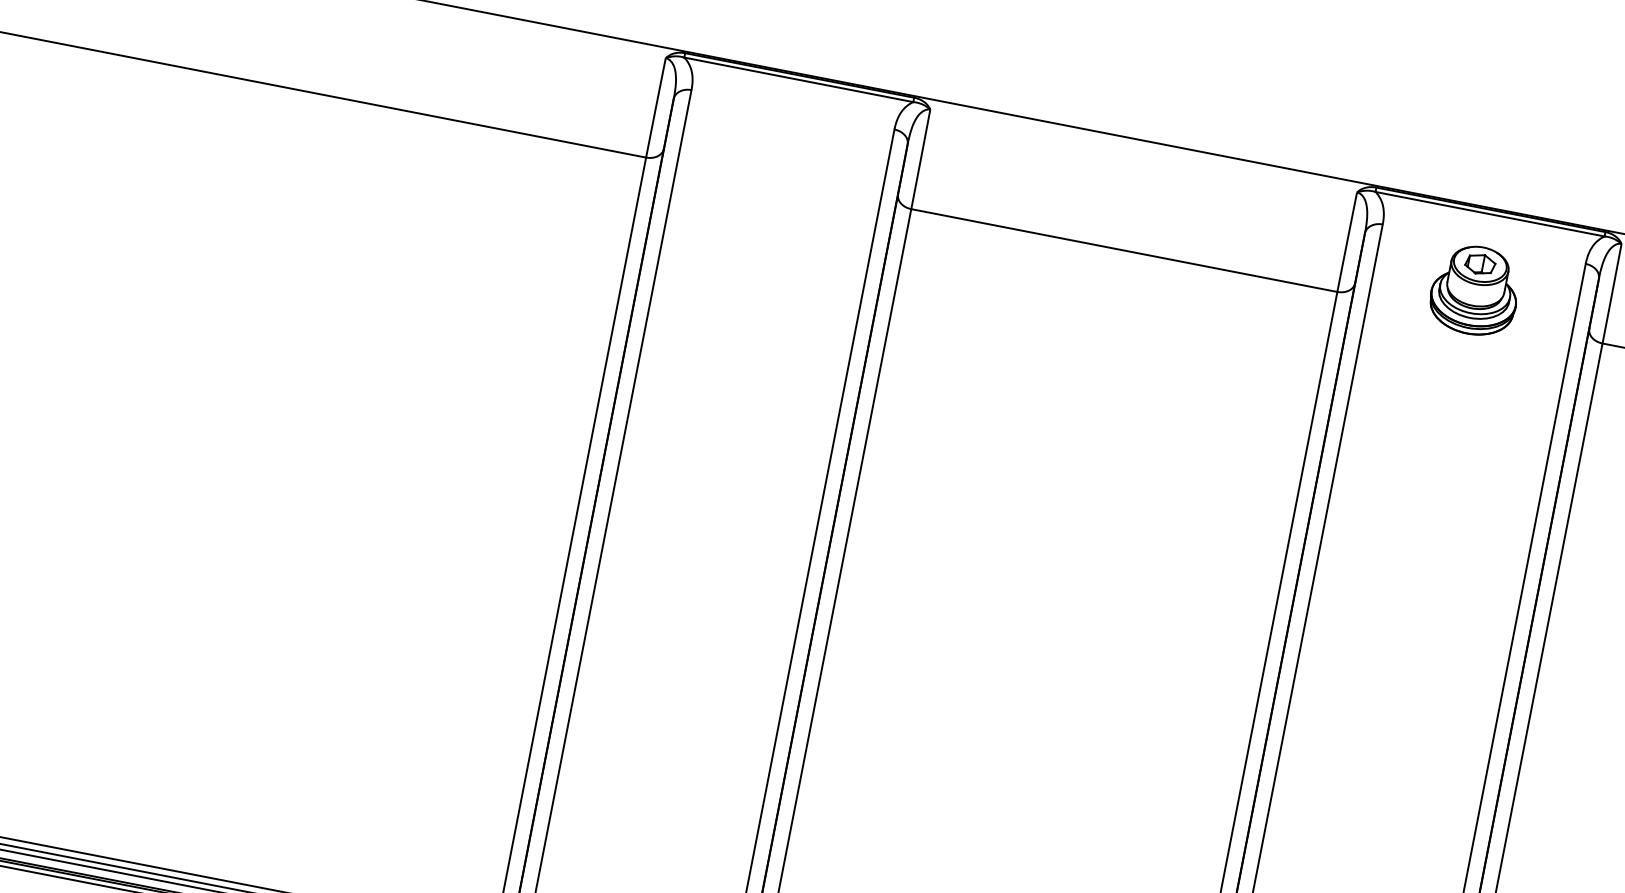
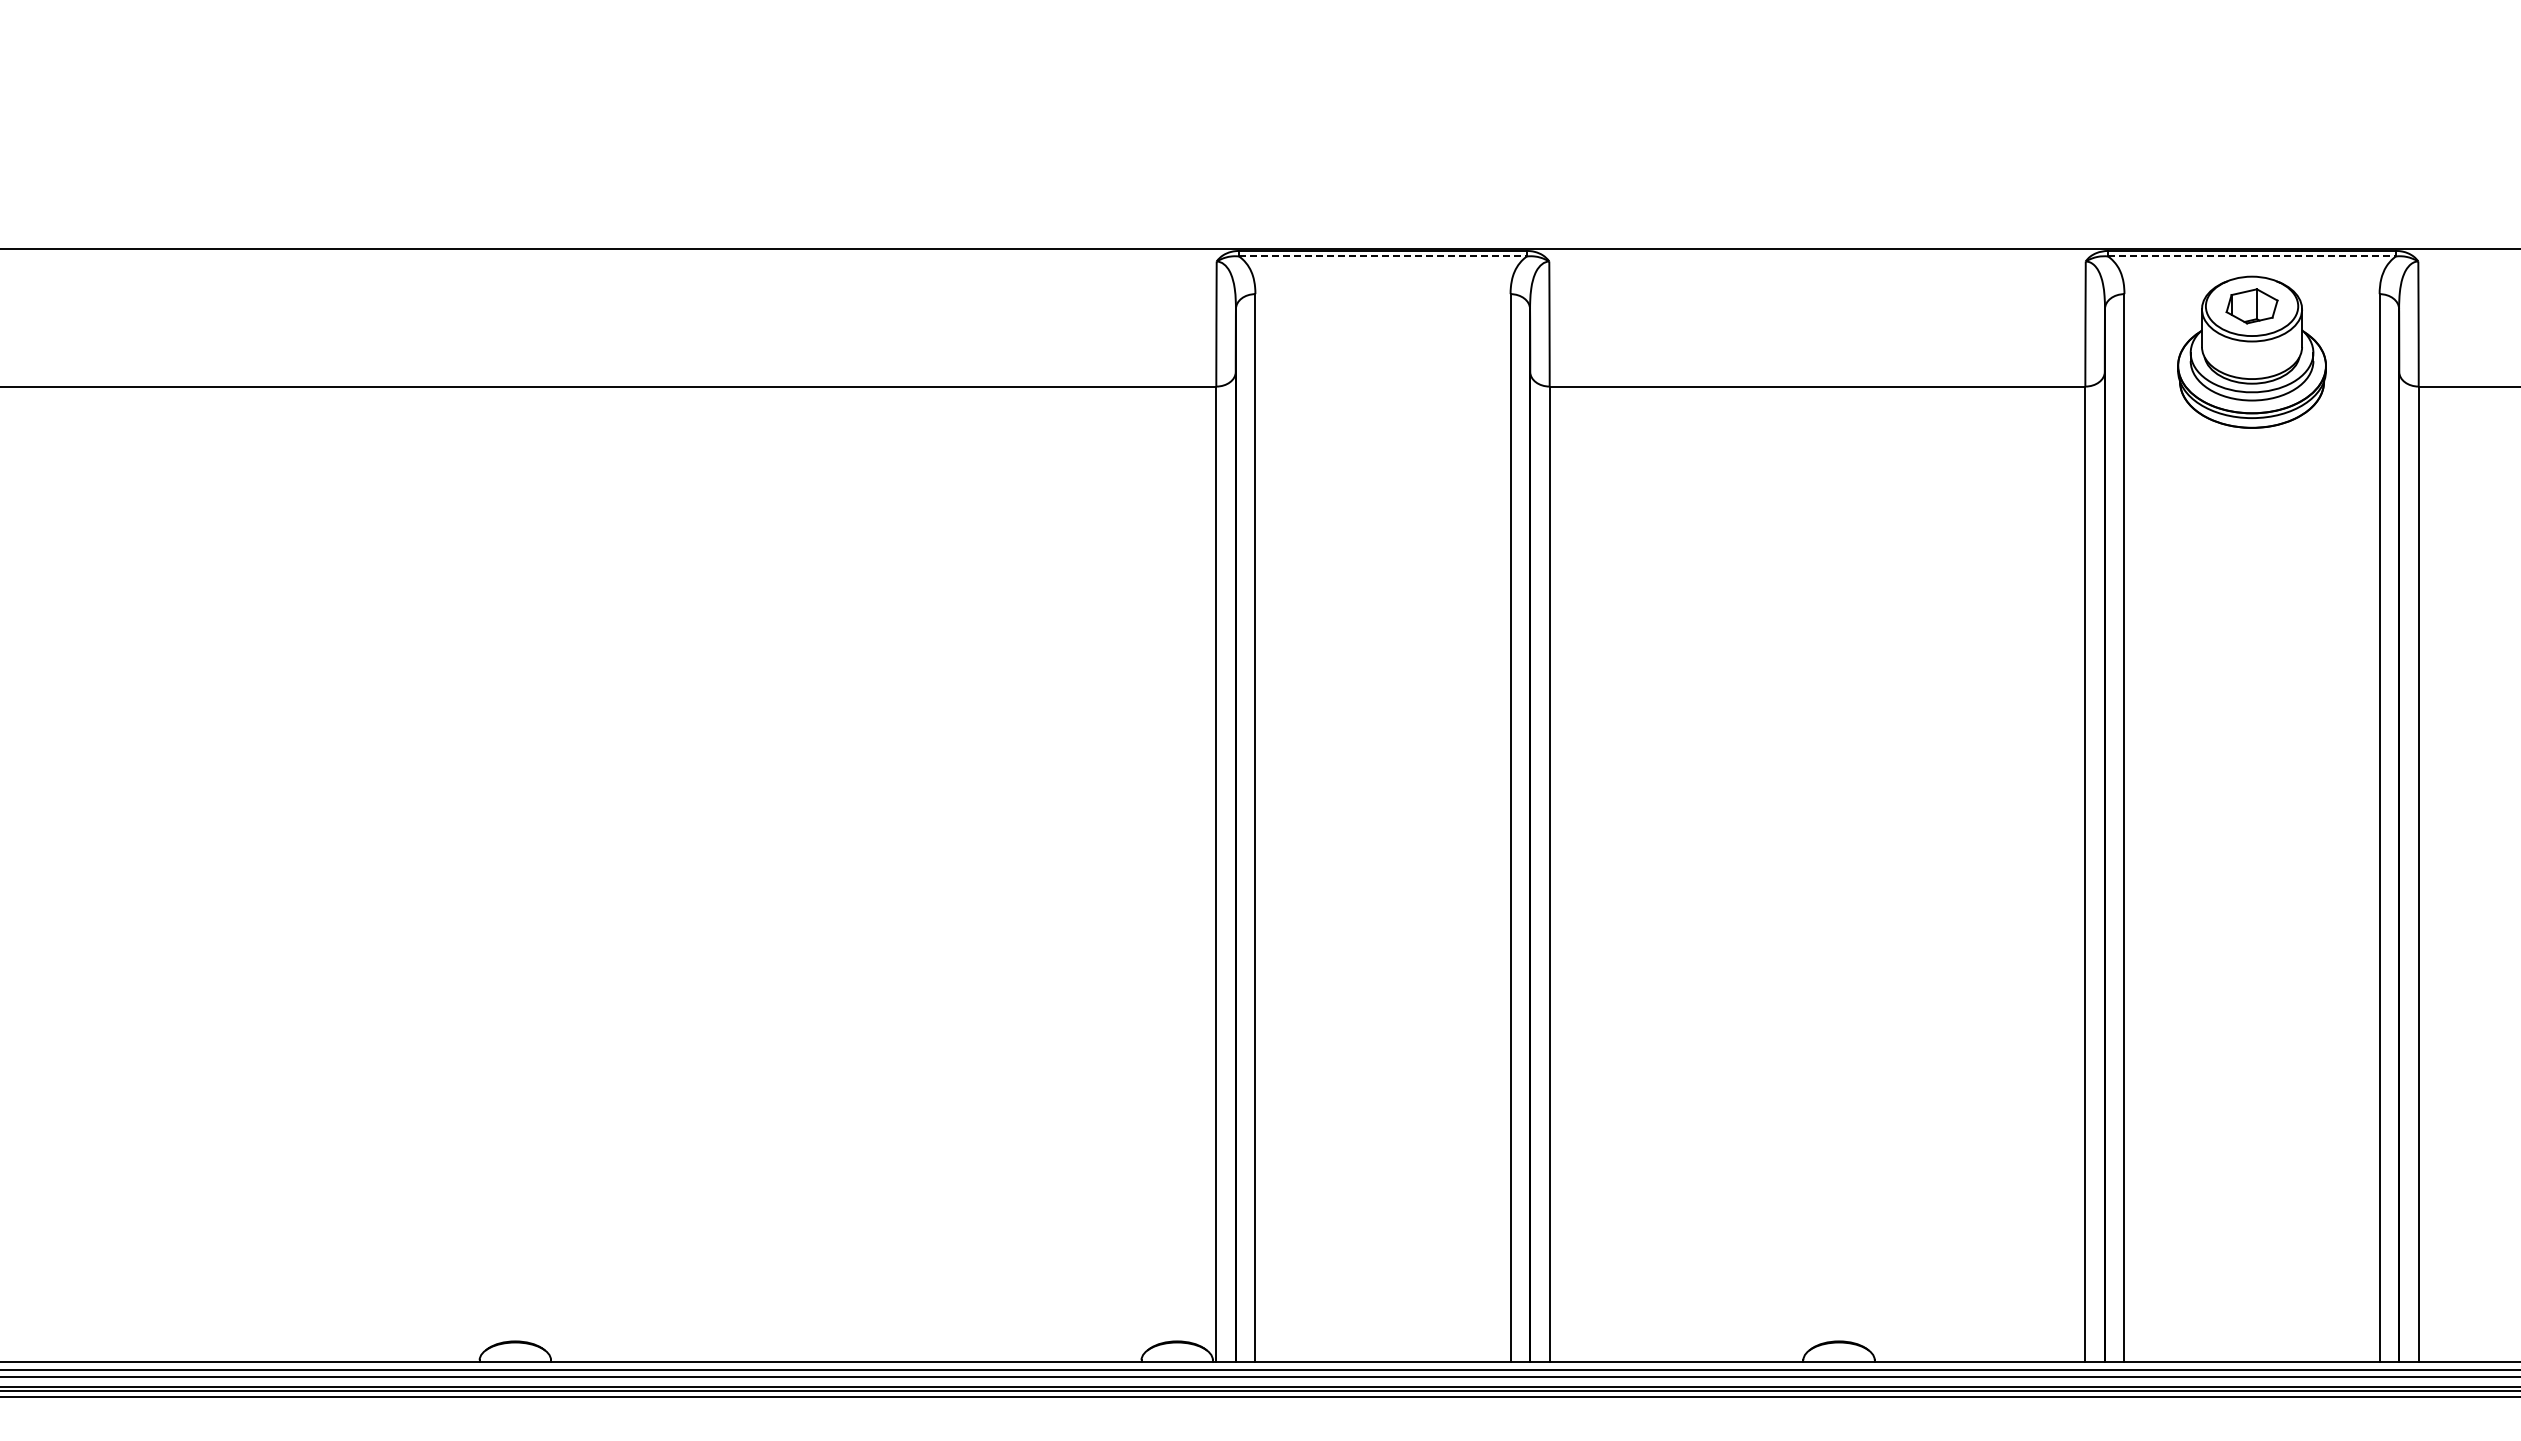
line: (799, 79) -> (1383, 256), solid -> dashed
line: (1490, 214) -> (2252, 256), solid -> dashed
part: (1474, 290) -> (2251, 352), size x1.4

